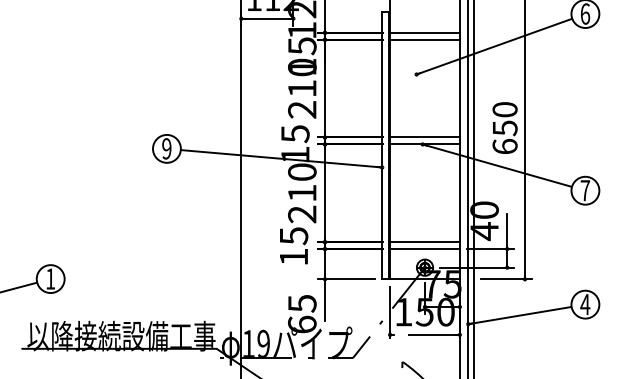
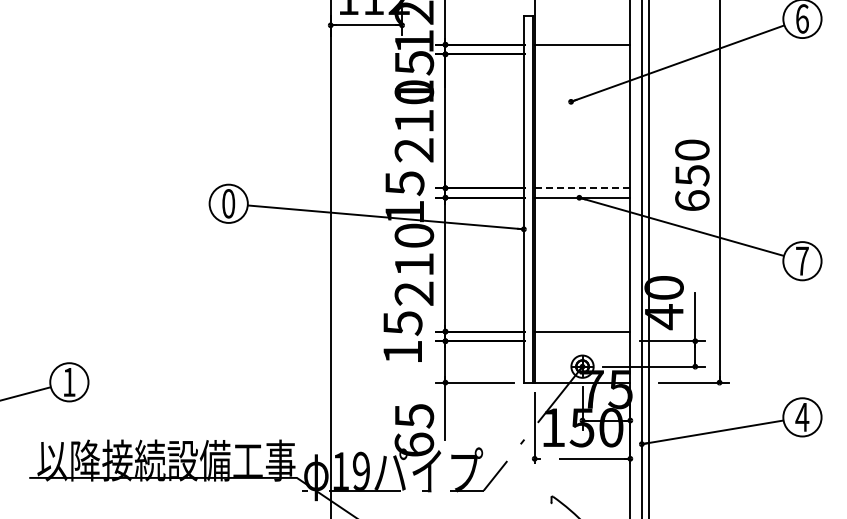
line: (424, 39) -> (582, 54), removed
line: (424, 137) -> (582, 188), solid -> dashed
text: (166, 148) -> (228, 203), 9 -> 0
line: (424, 249) -> (582, 341), removed

